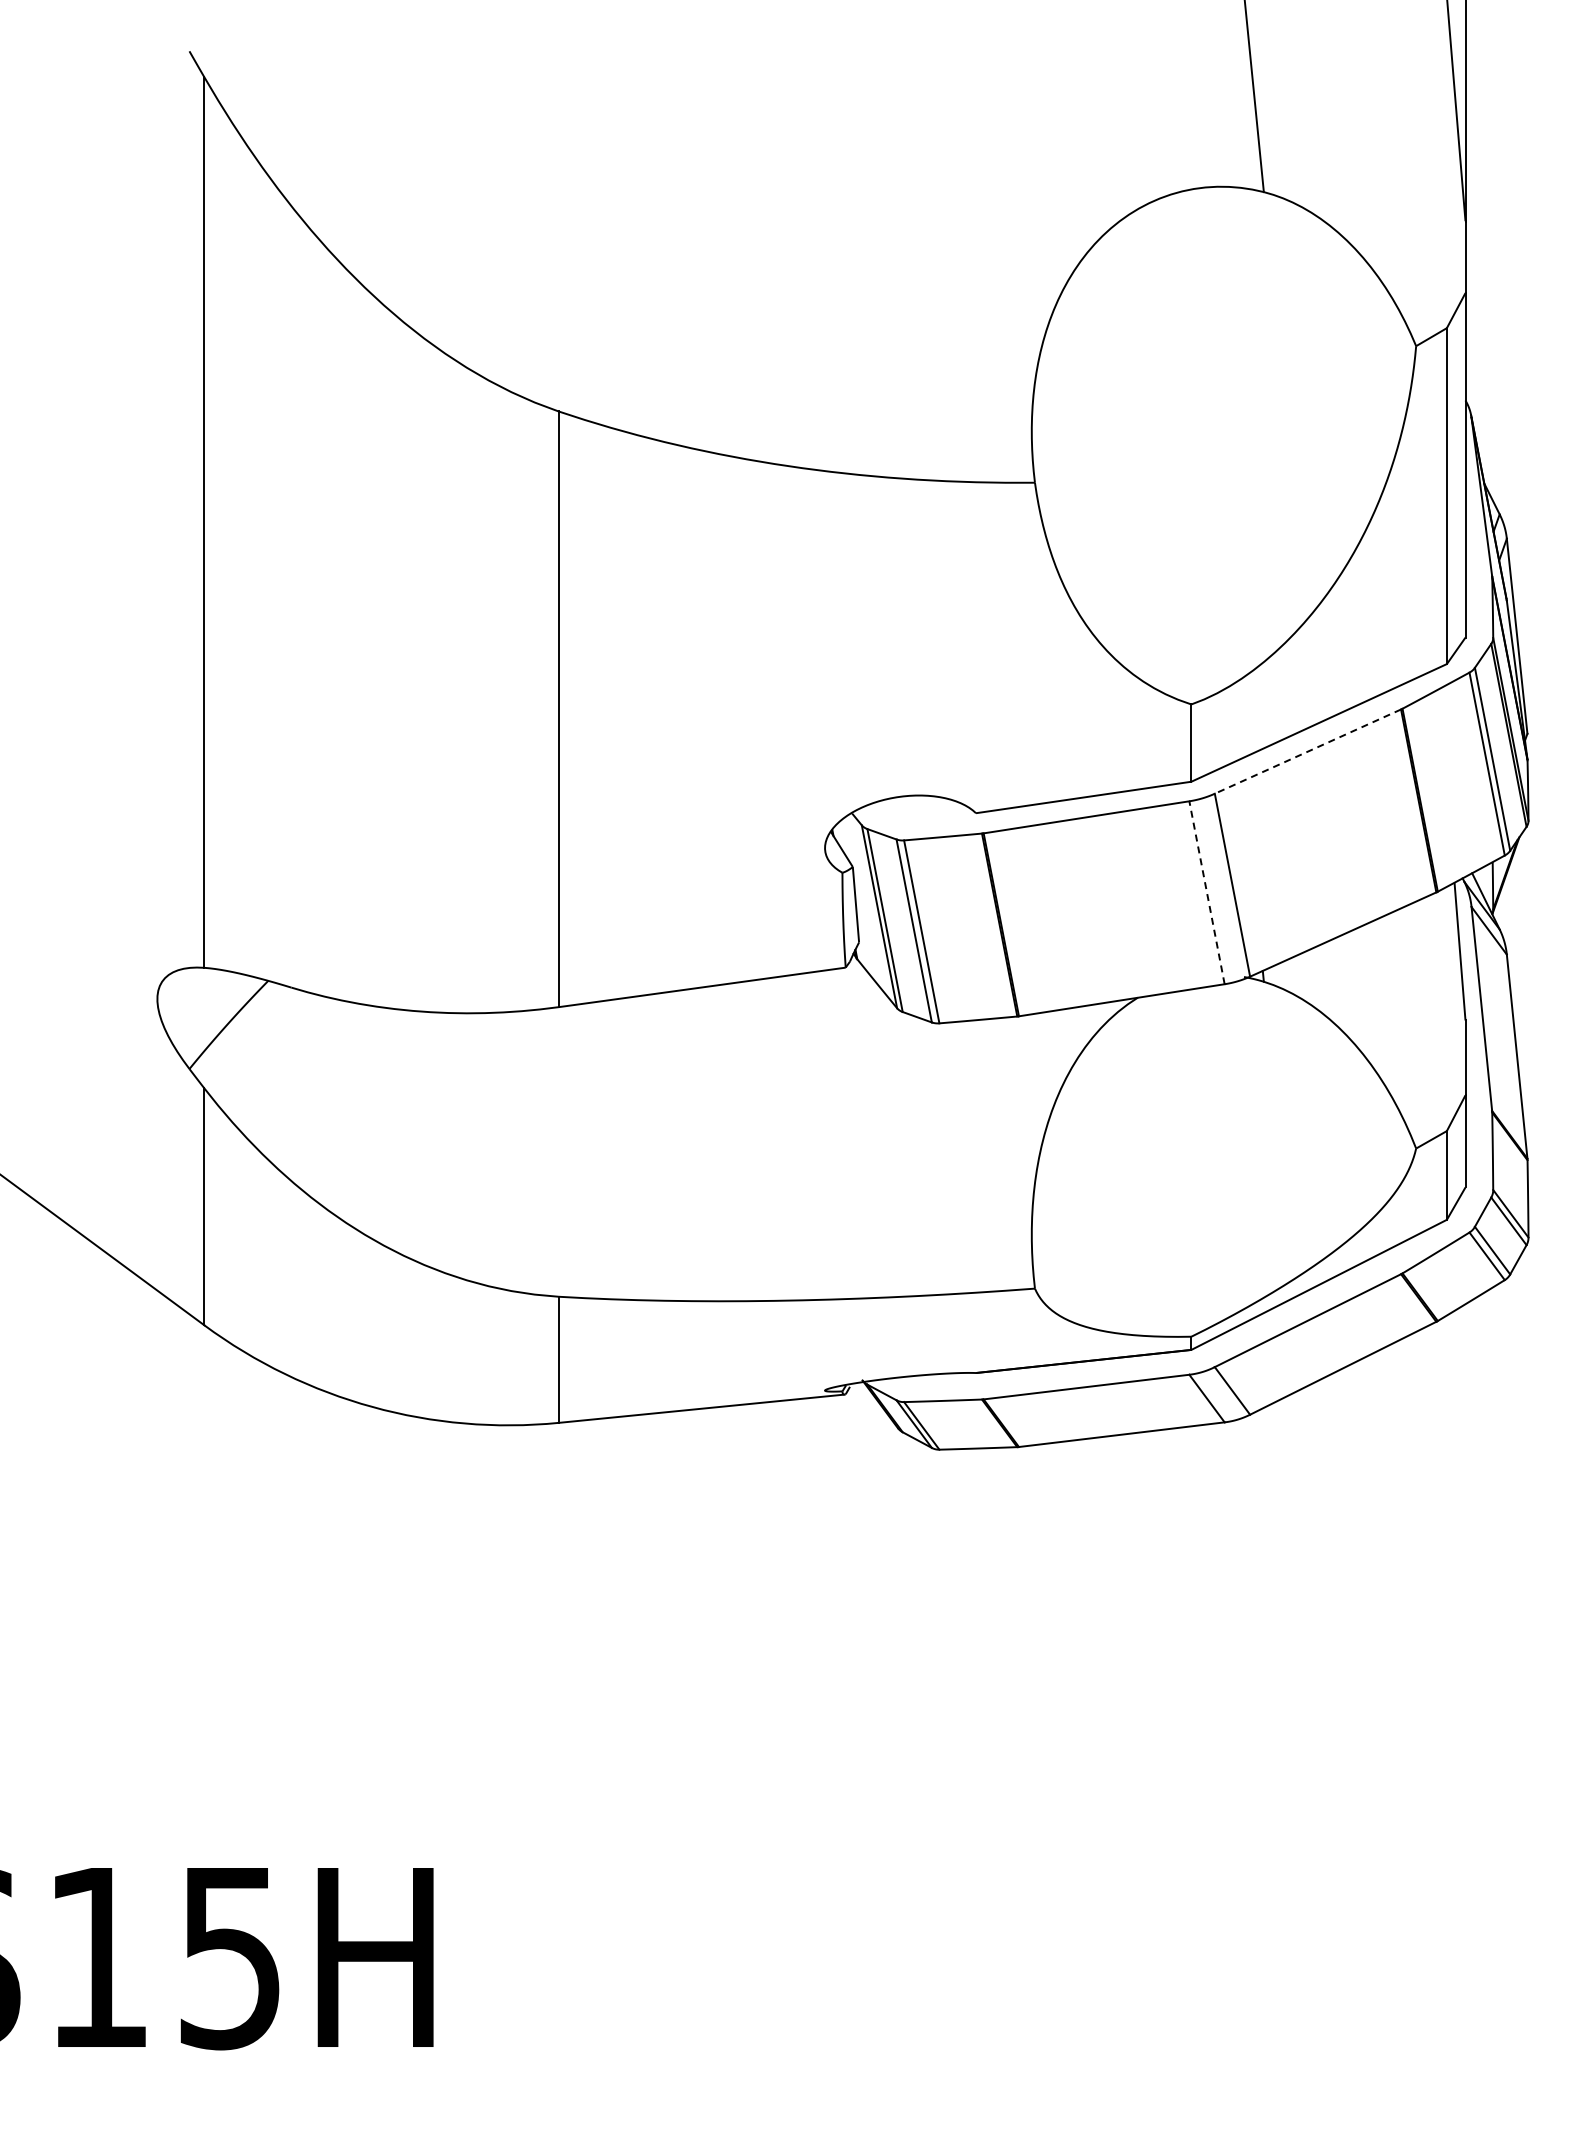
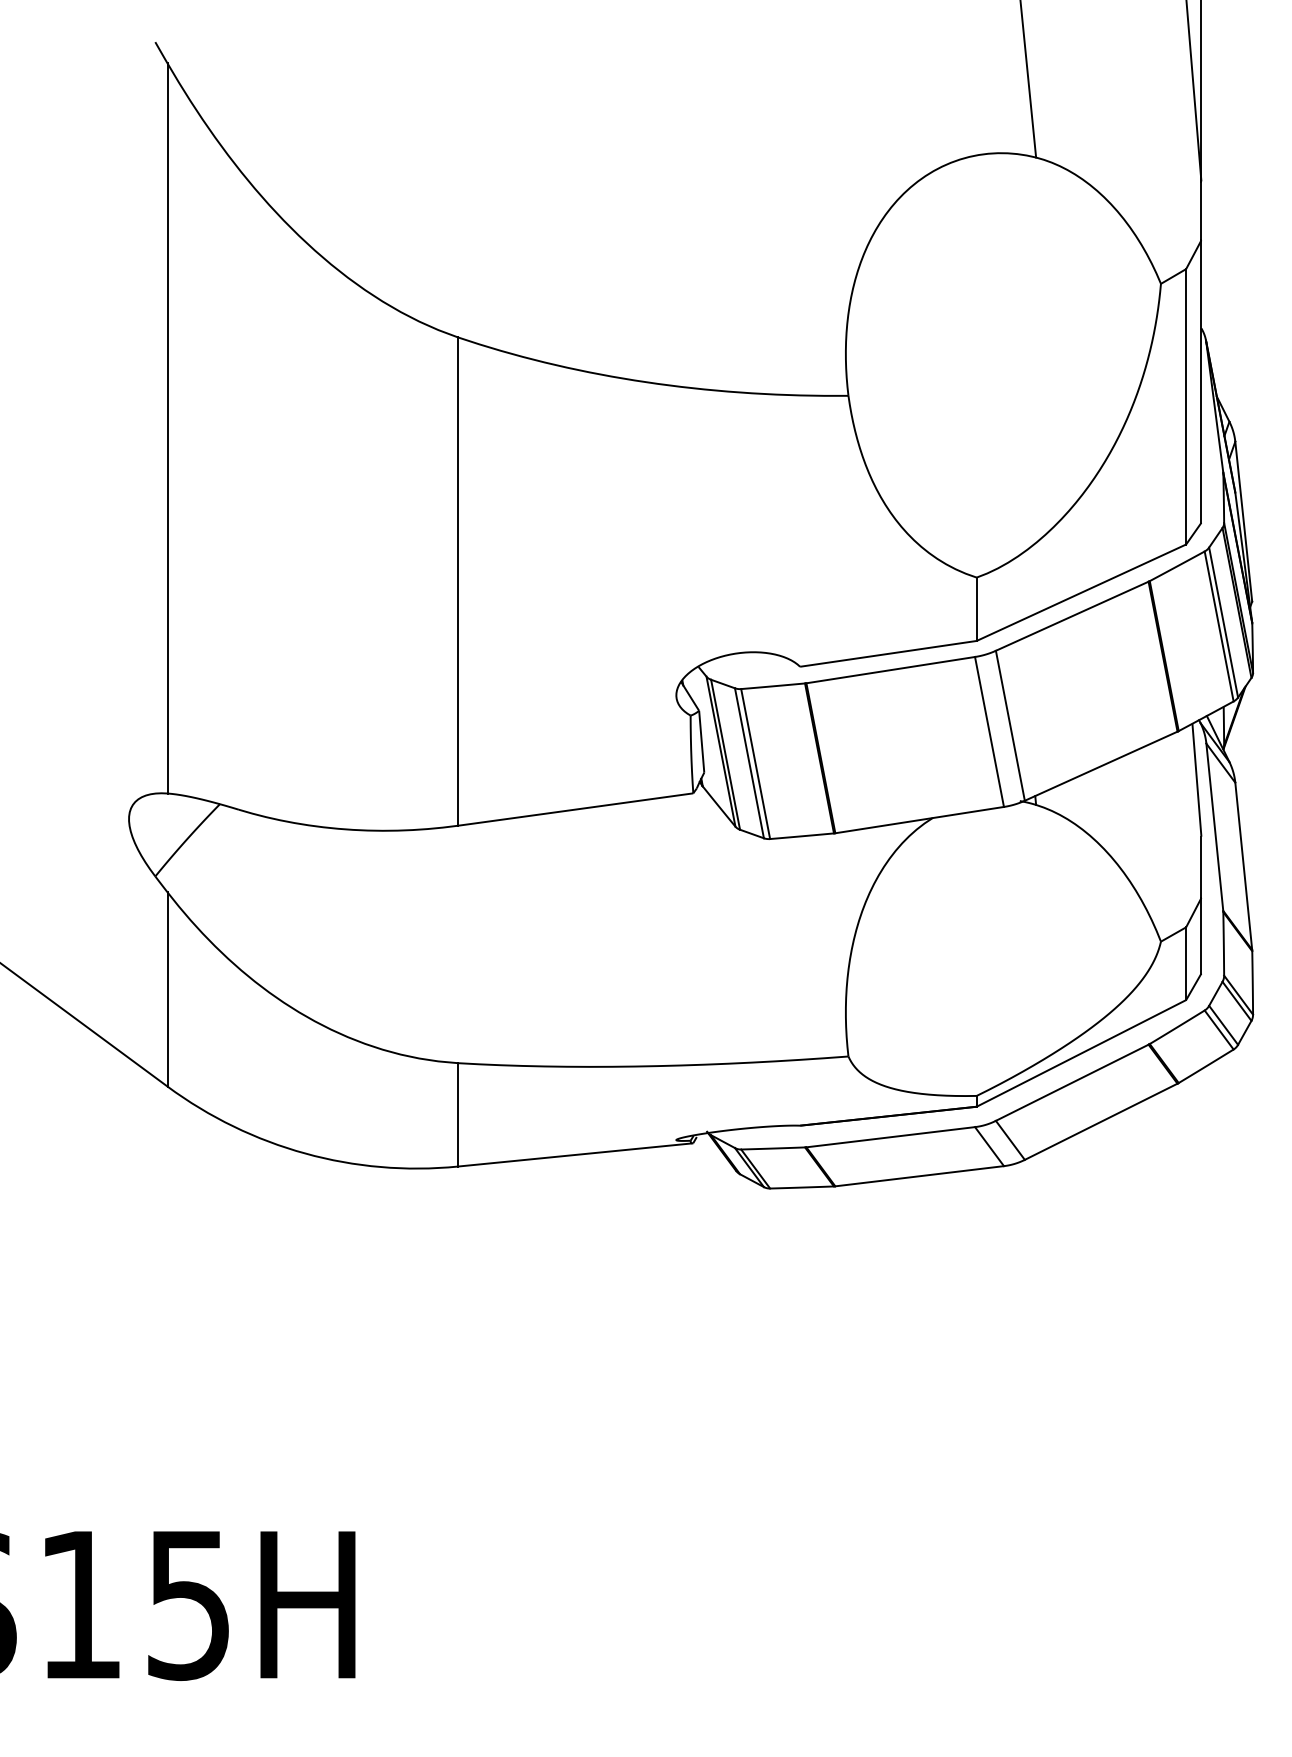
line: (1307, 751) -> (1071, 616), dashed -> solid
line: (1206, 892) -> (989, 731), dashed -> solid

